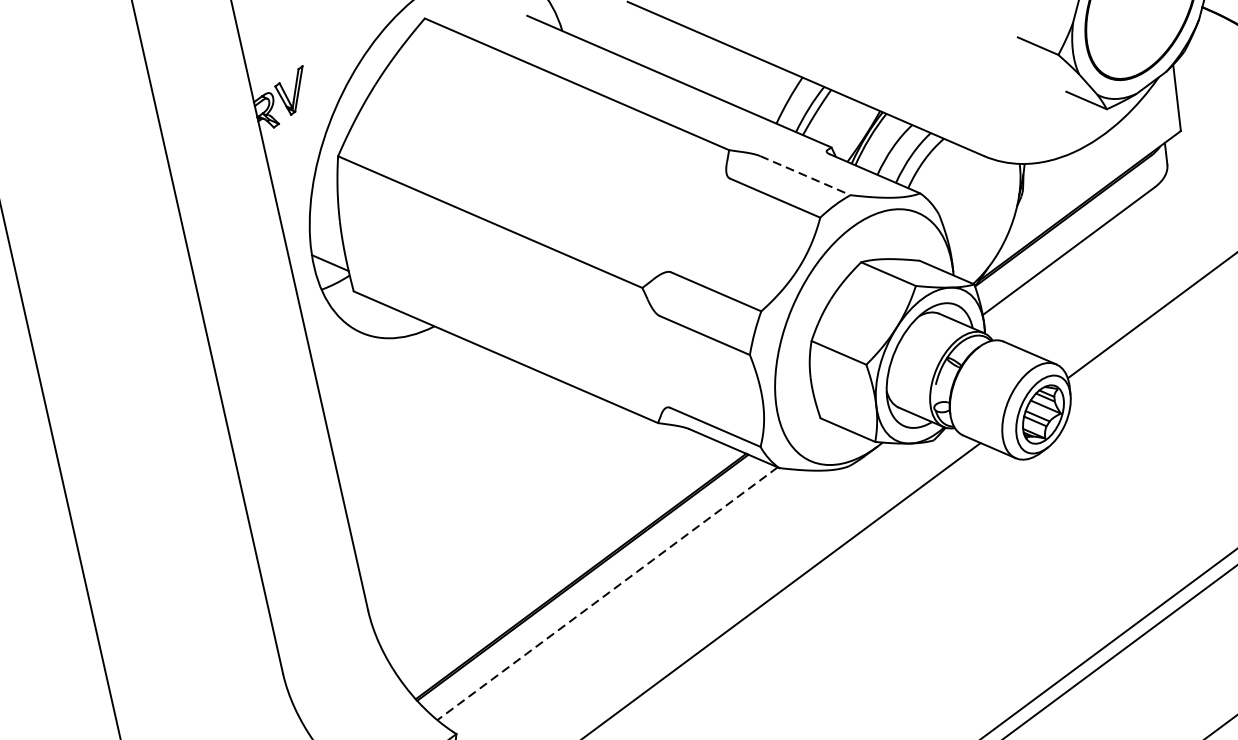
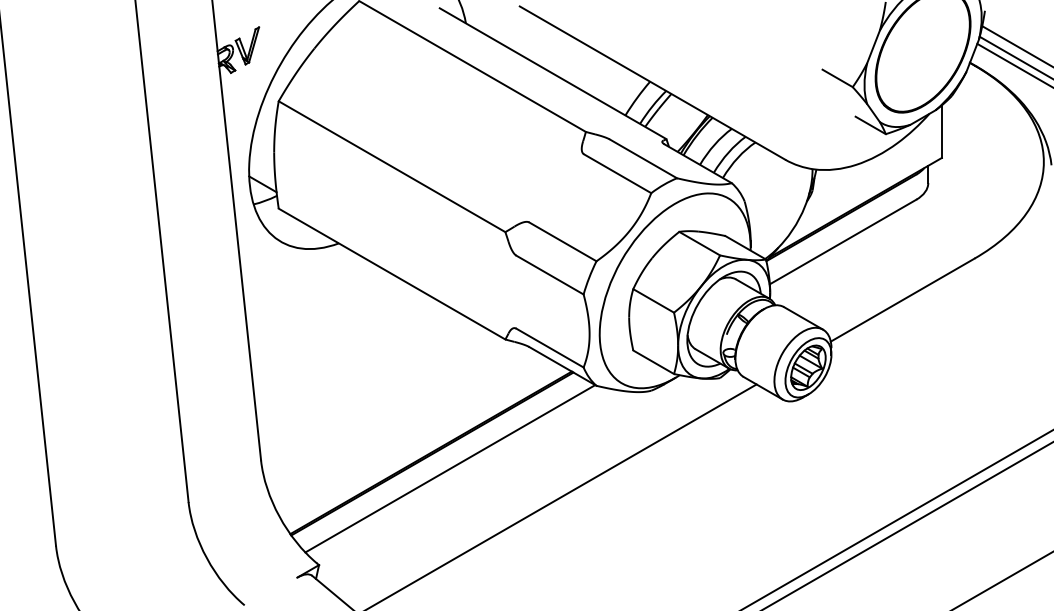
line: (805, 175) -> (643, 158), dashed -> solid
line: (606, 594) -> (449, 469), dashed -> solid

